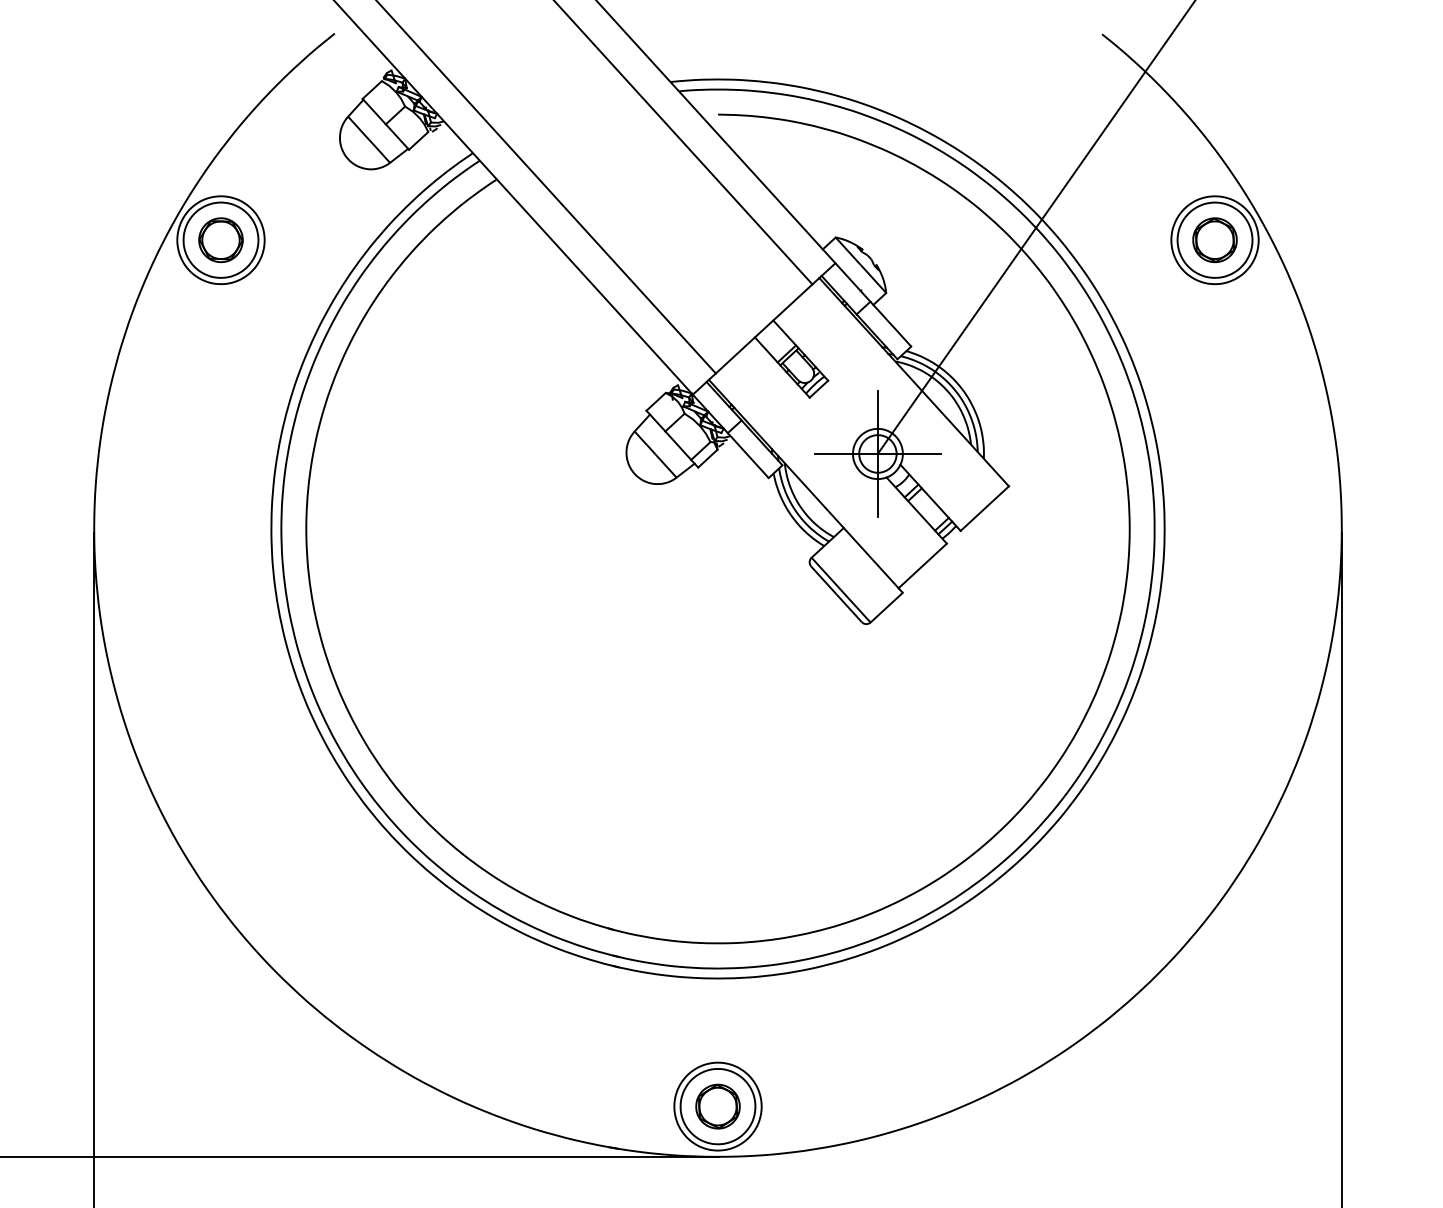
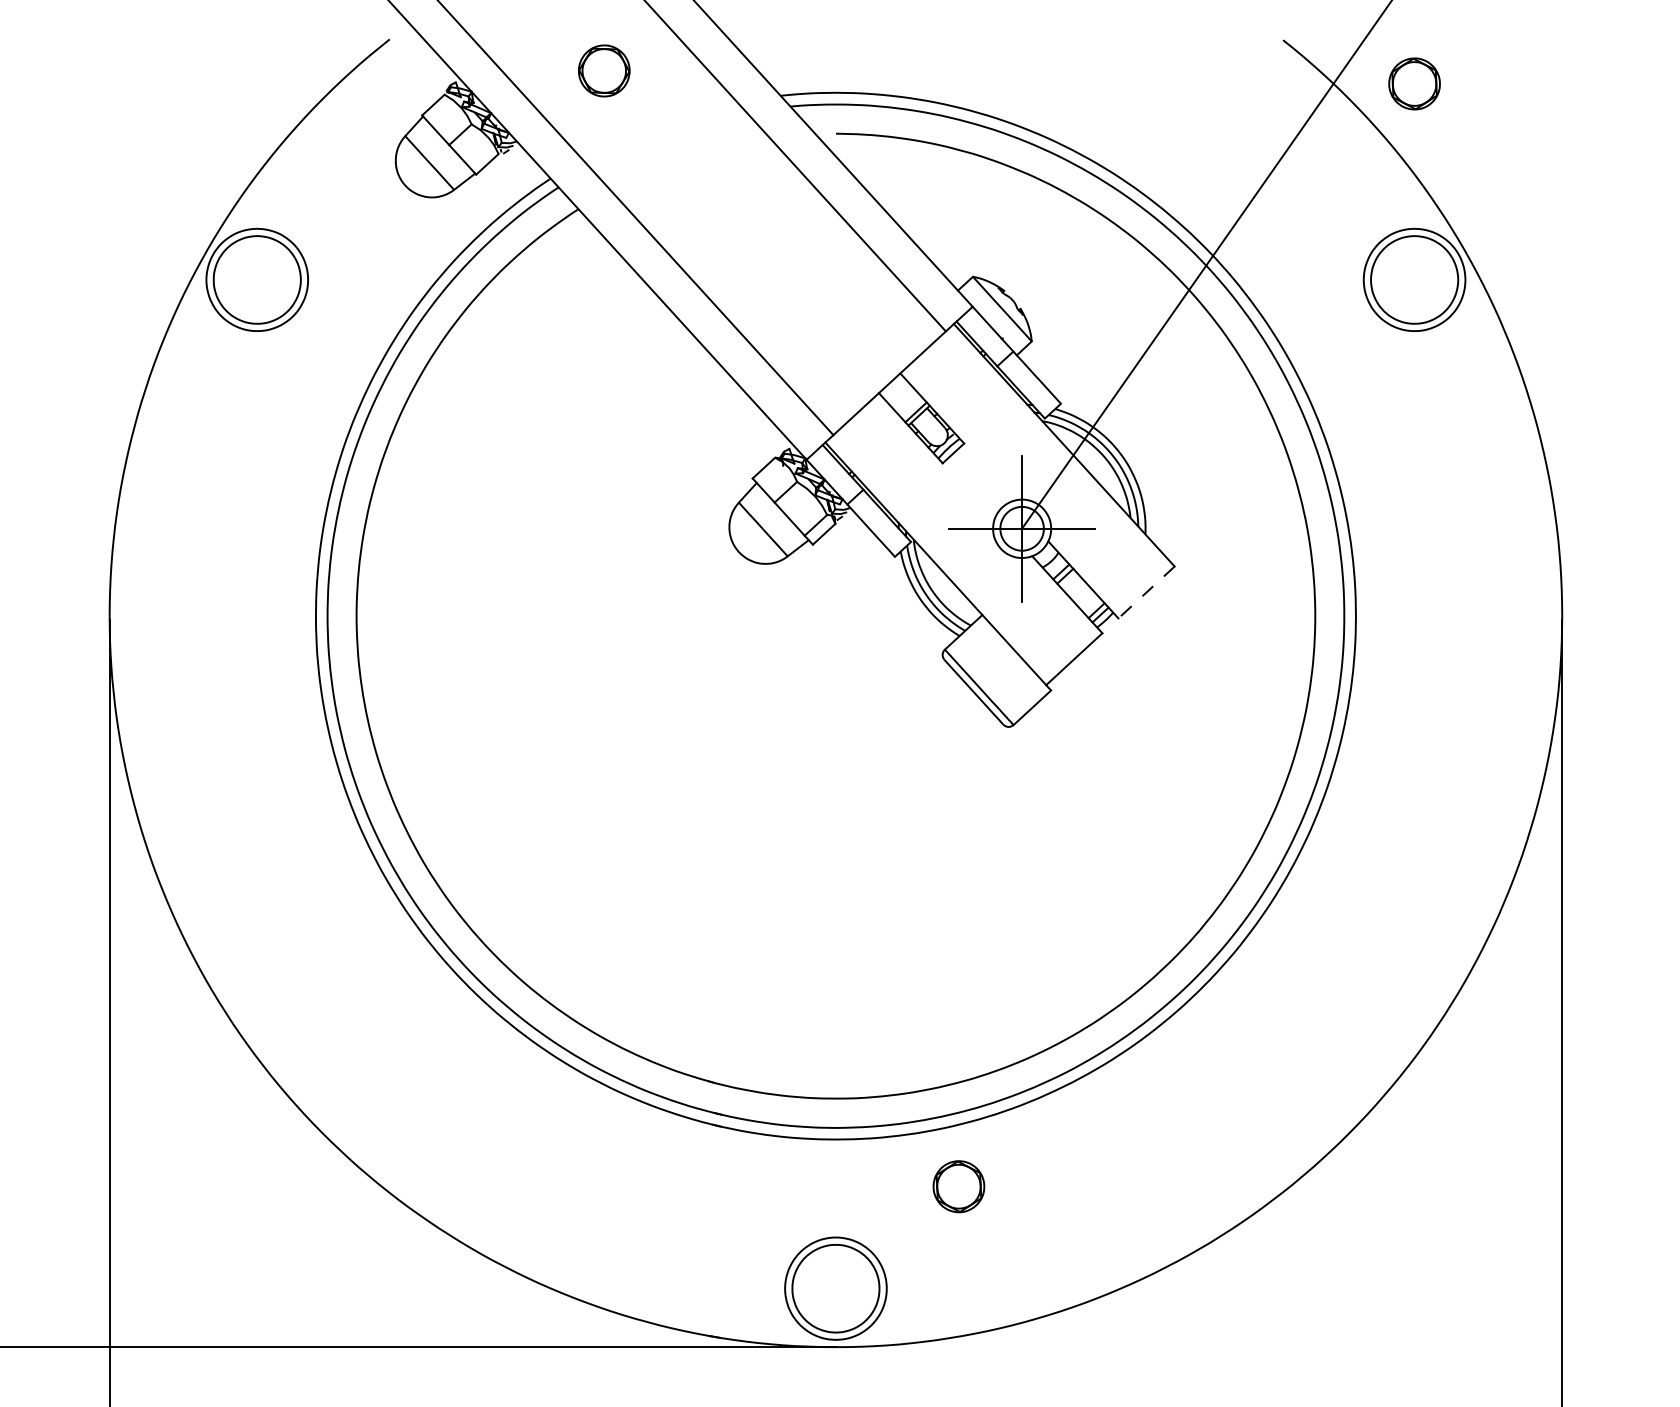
part: (221, 239) -> (604, 70), moved
part: (1214, 239) -> (1414, 83), moved
line: (984, 508) -> (1146, 592), solid -> dashed
part: (717, 1106) -> (958, 1186), moved

